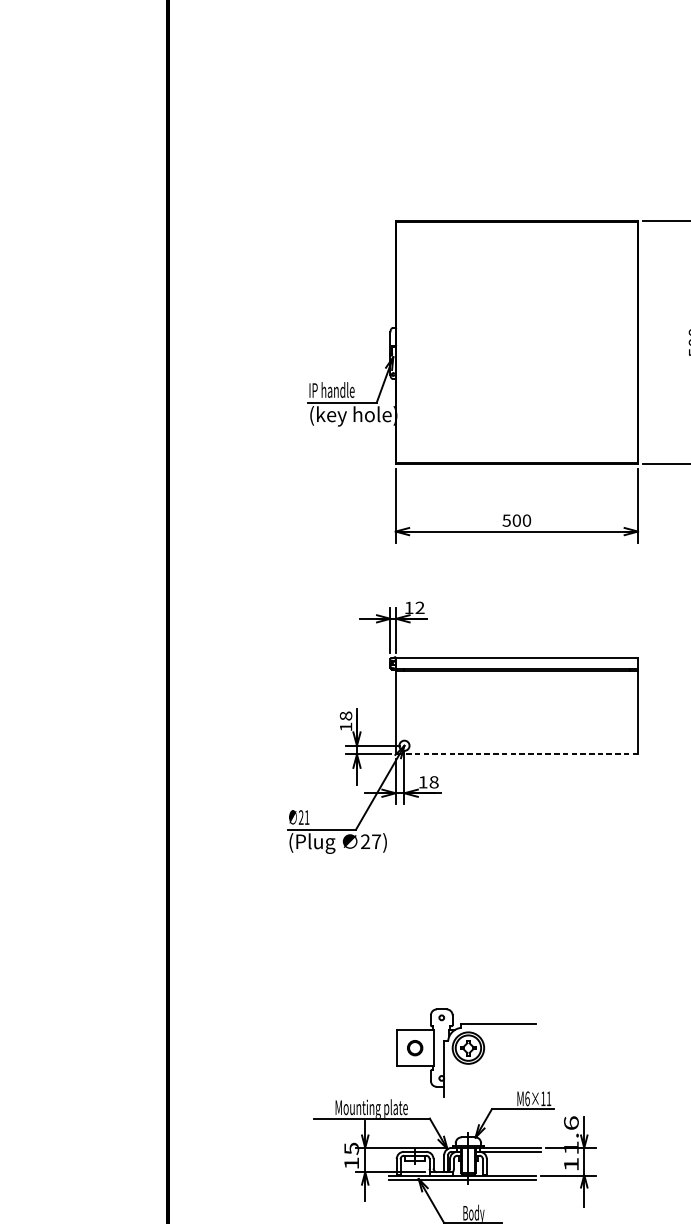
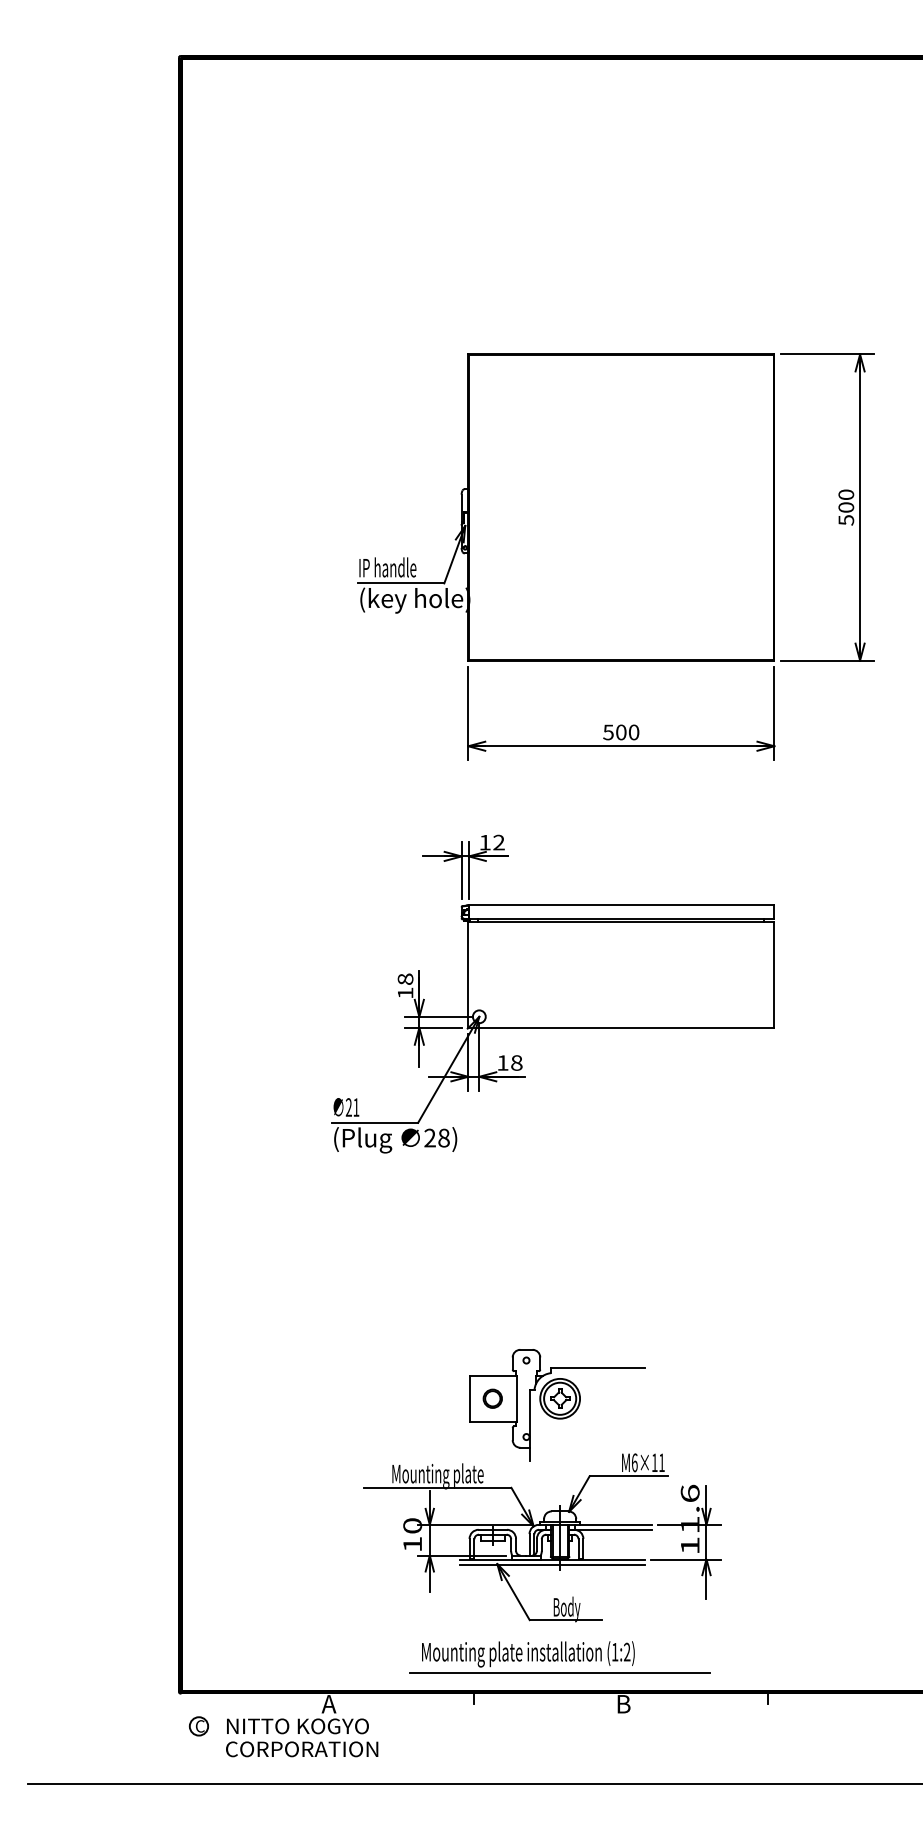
line: (516, 754) -> (620, 1027), dashed -> solid
text: (376, 841) -> (443, 1137), 27) -> 28)
text: (351, 1148) -> (412, 1525), 15 -> 10

